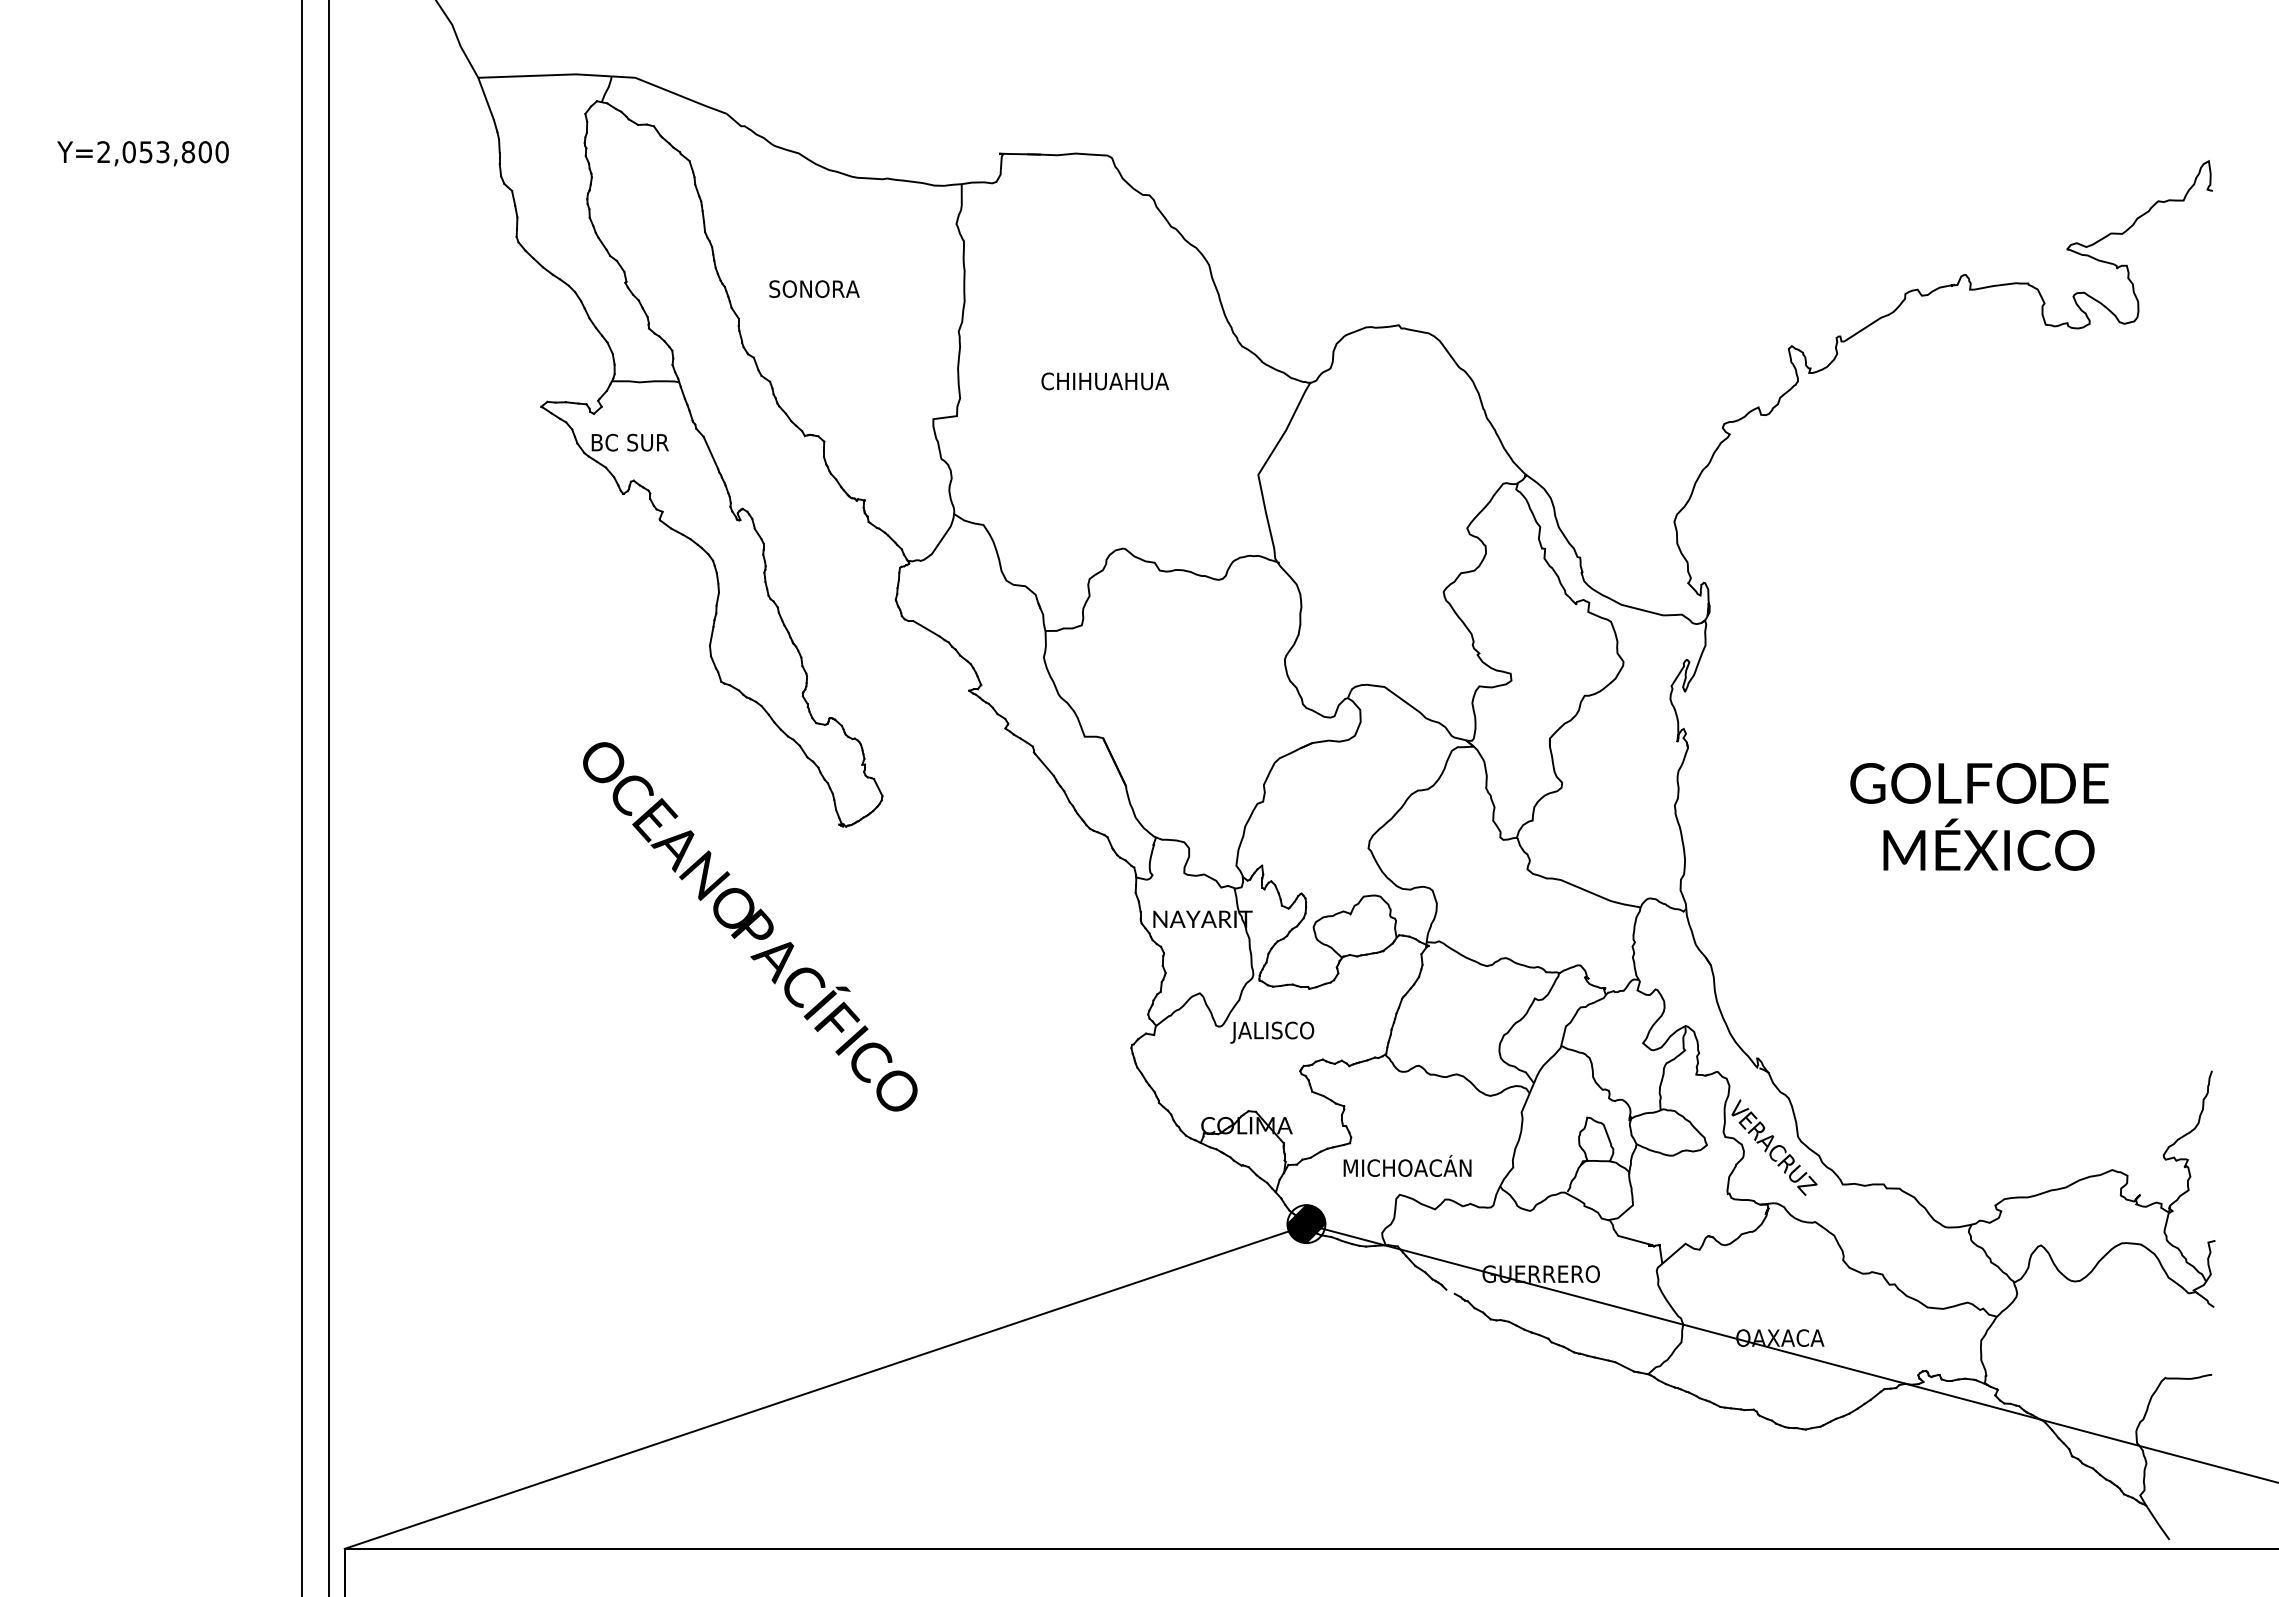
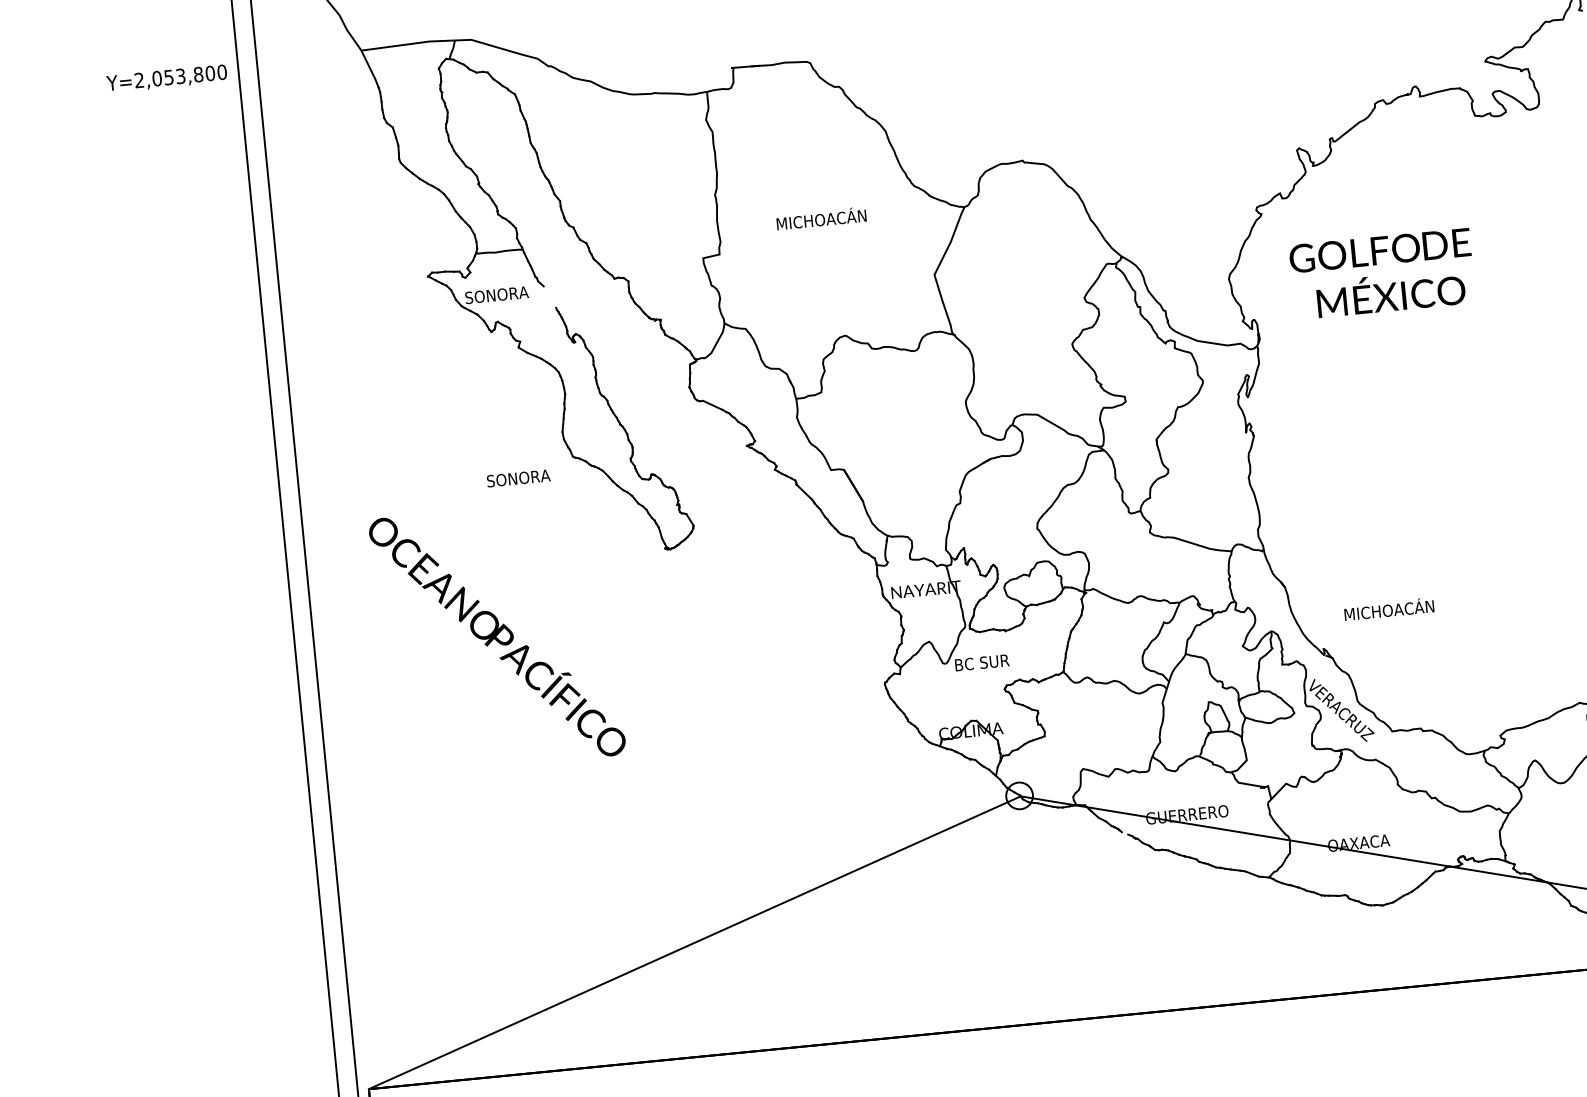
text: (142, 153) -> (166, 78), moved
text: (814, 288) -> (518, 477), moved
text: (1105, 379) -> (821, 218), CHIHUAHUA -> MICHOACÁN
text: (636, 442) -> (497, 294), BC SUR -> SONORA
line: (710, 452) -> (549, 296), removed
text: (1979, 816) -> (1382, 273), moved
text: (750, 926) -> (497, 636), moved
text: (1272, 1032) -> (982, 664), JALISCO -> BC SUR
text: (1407, 1165) -> (1389, 608), moved
hatch: (1306, 1224) -> (1019, 796), removed

